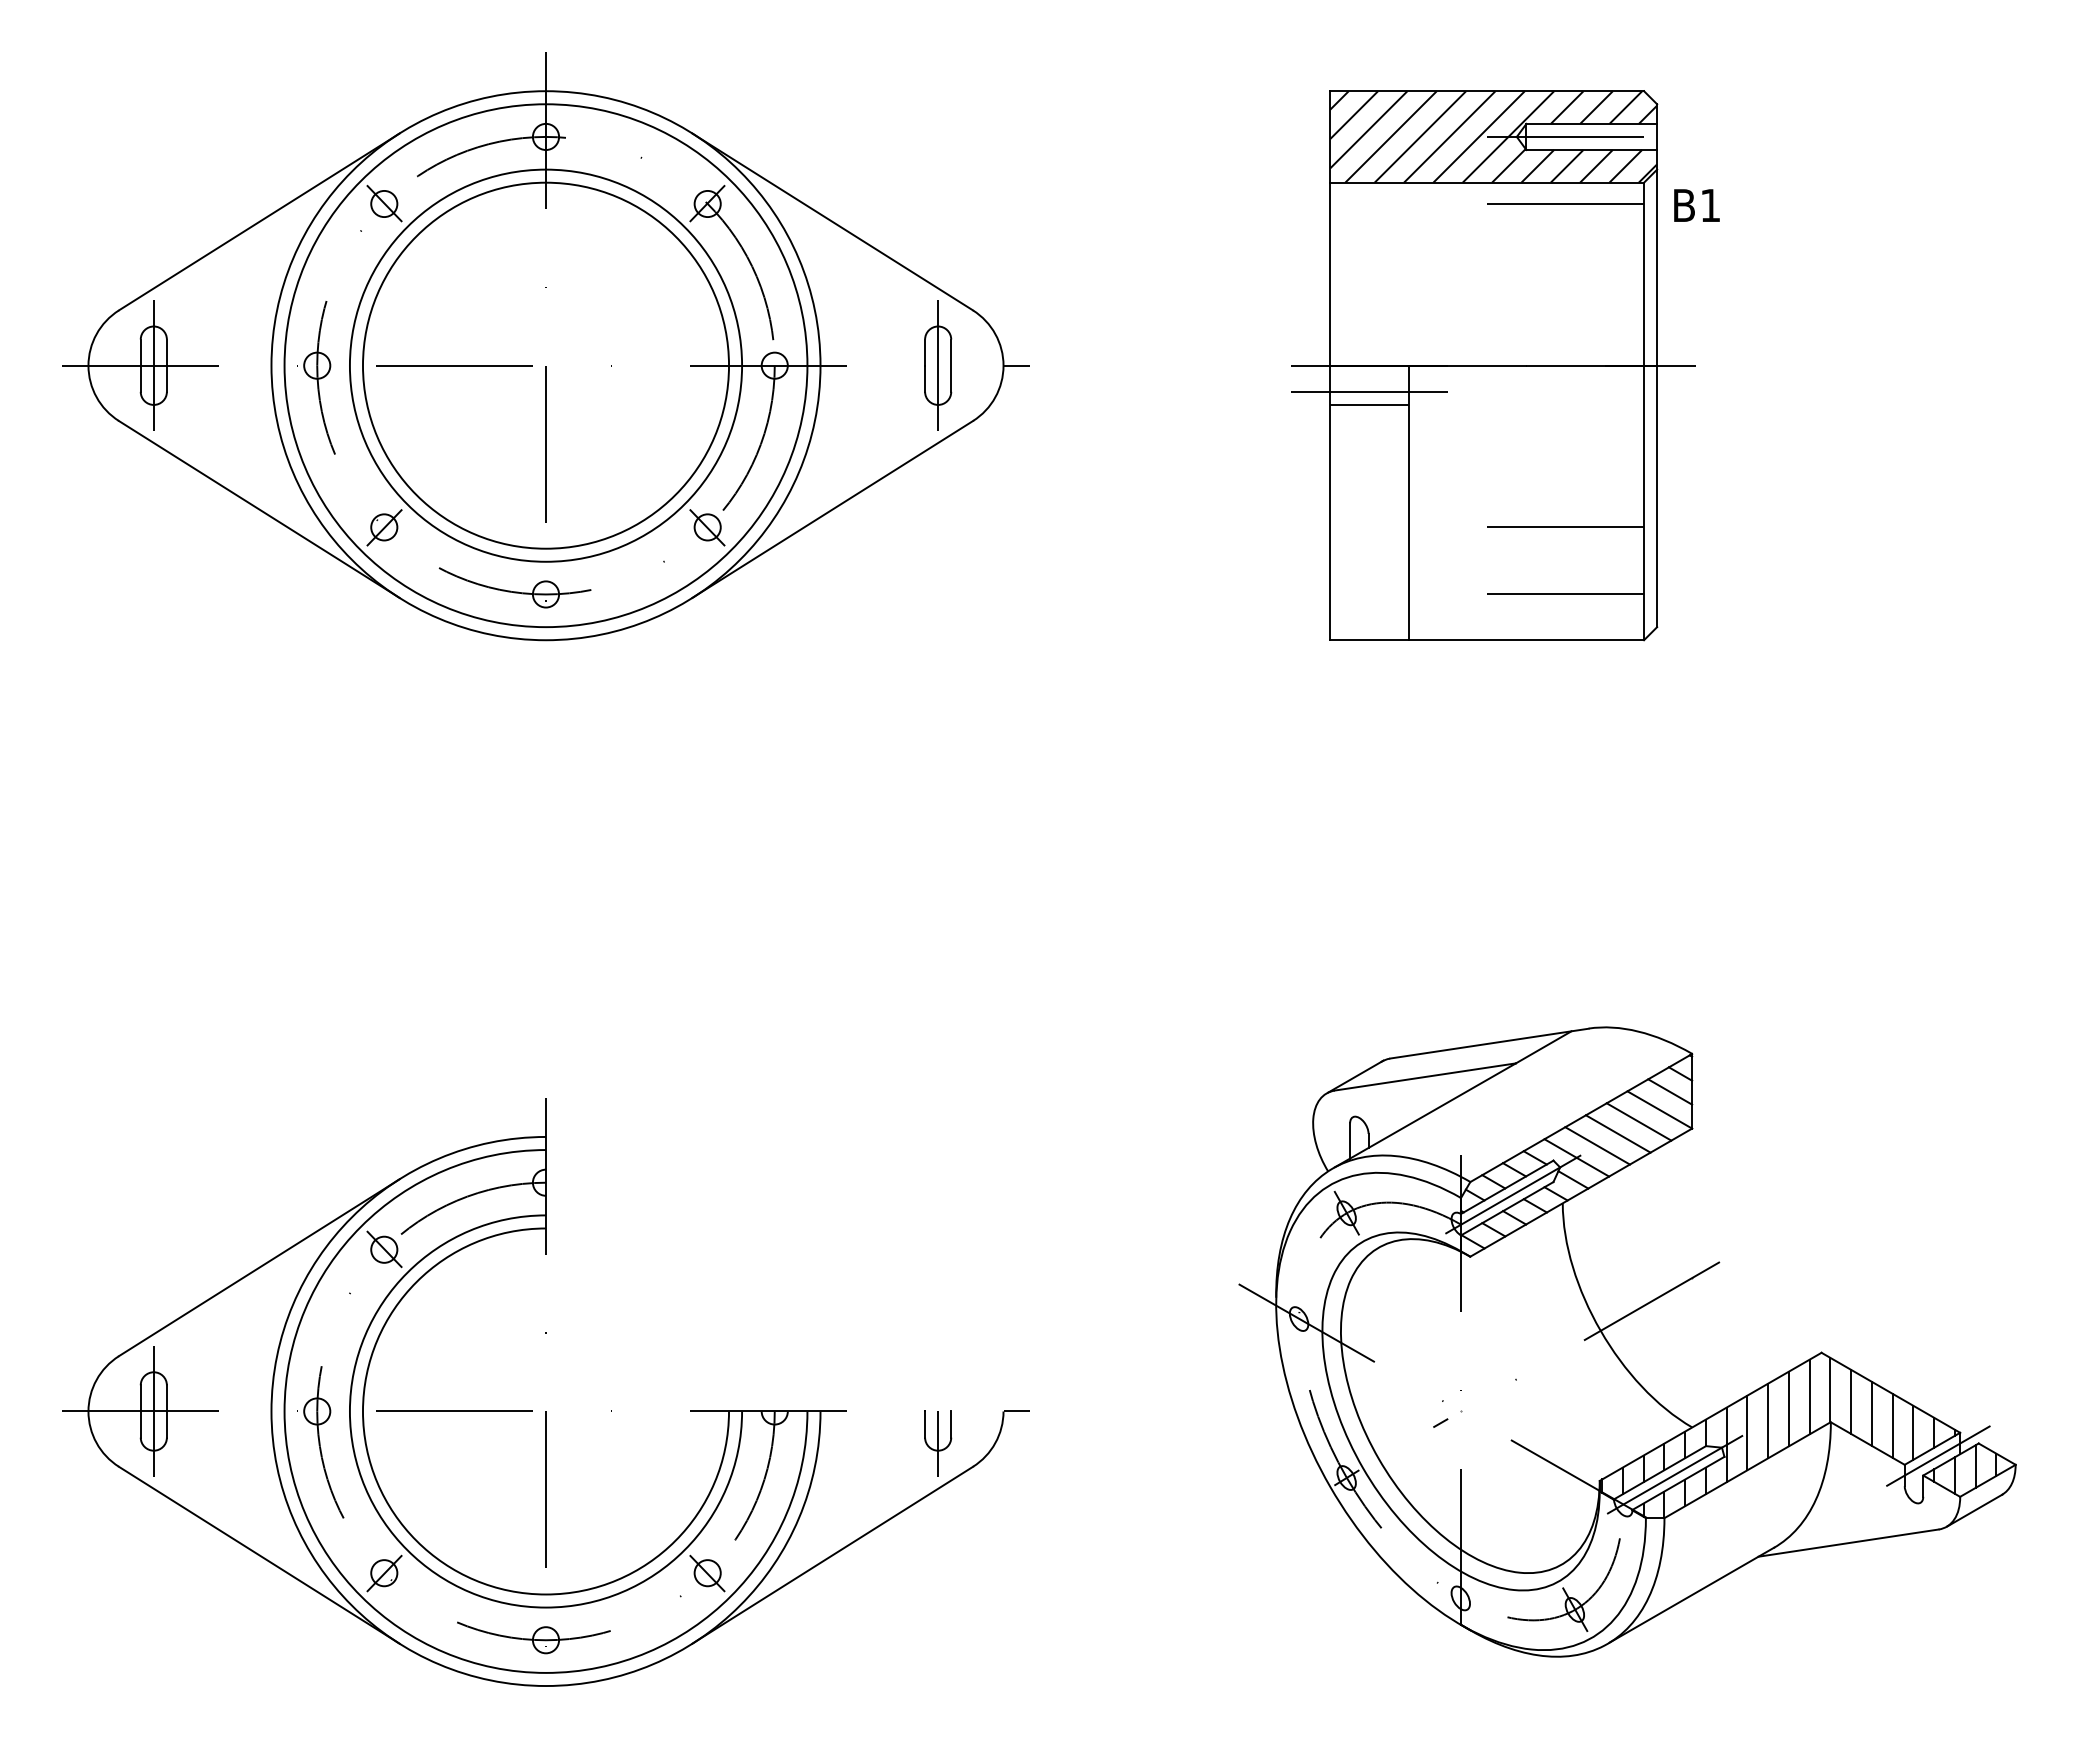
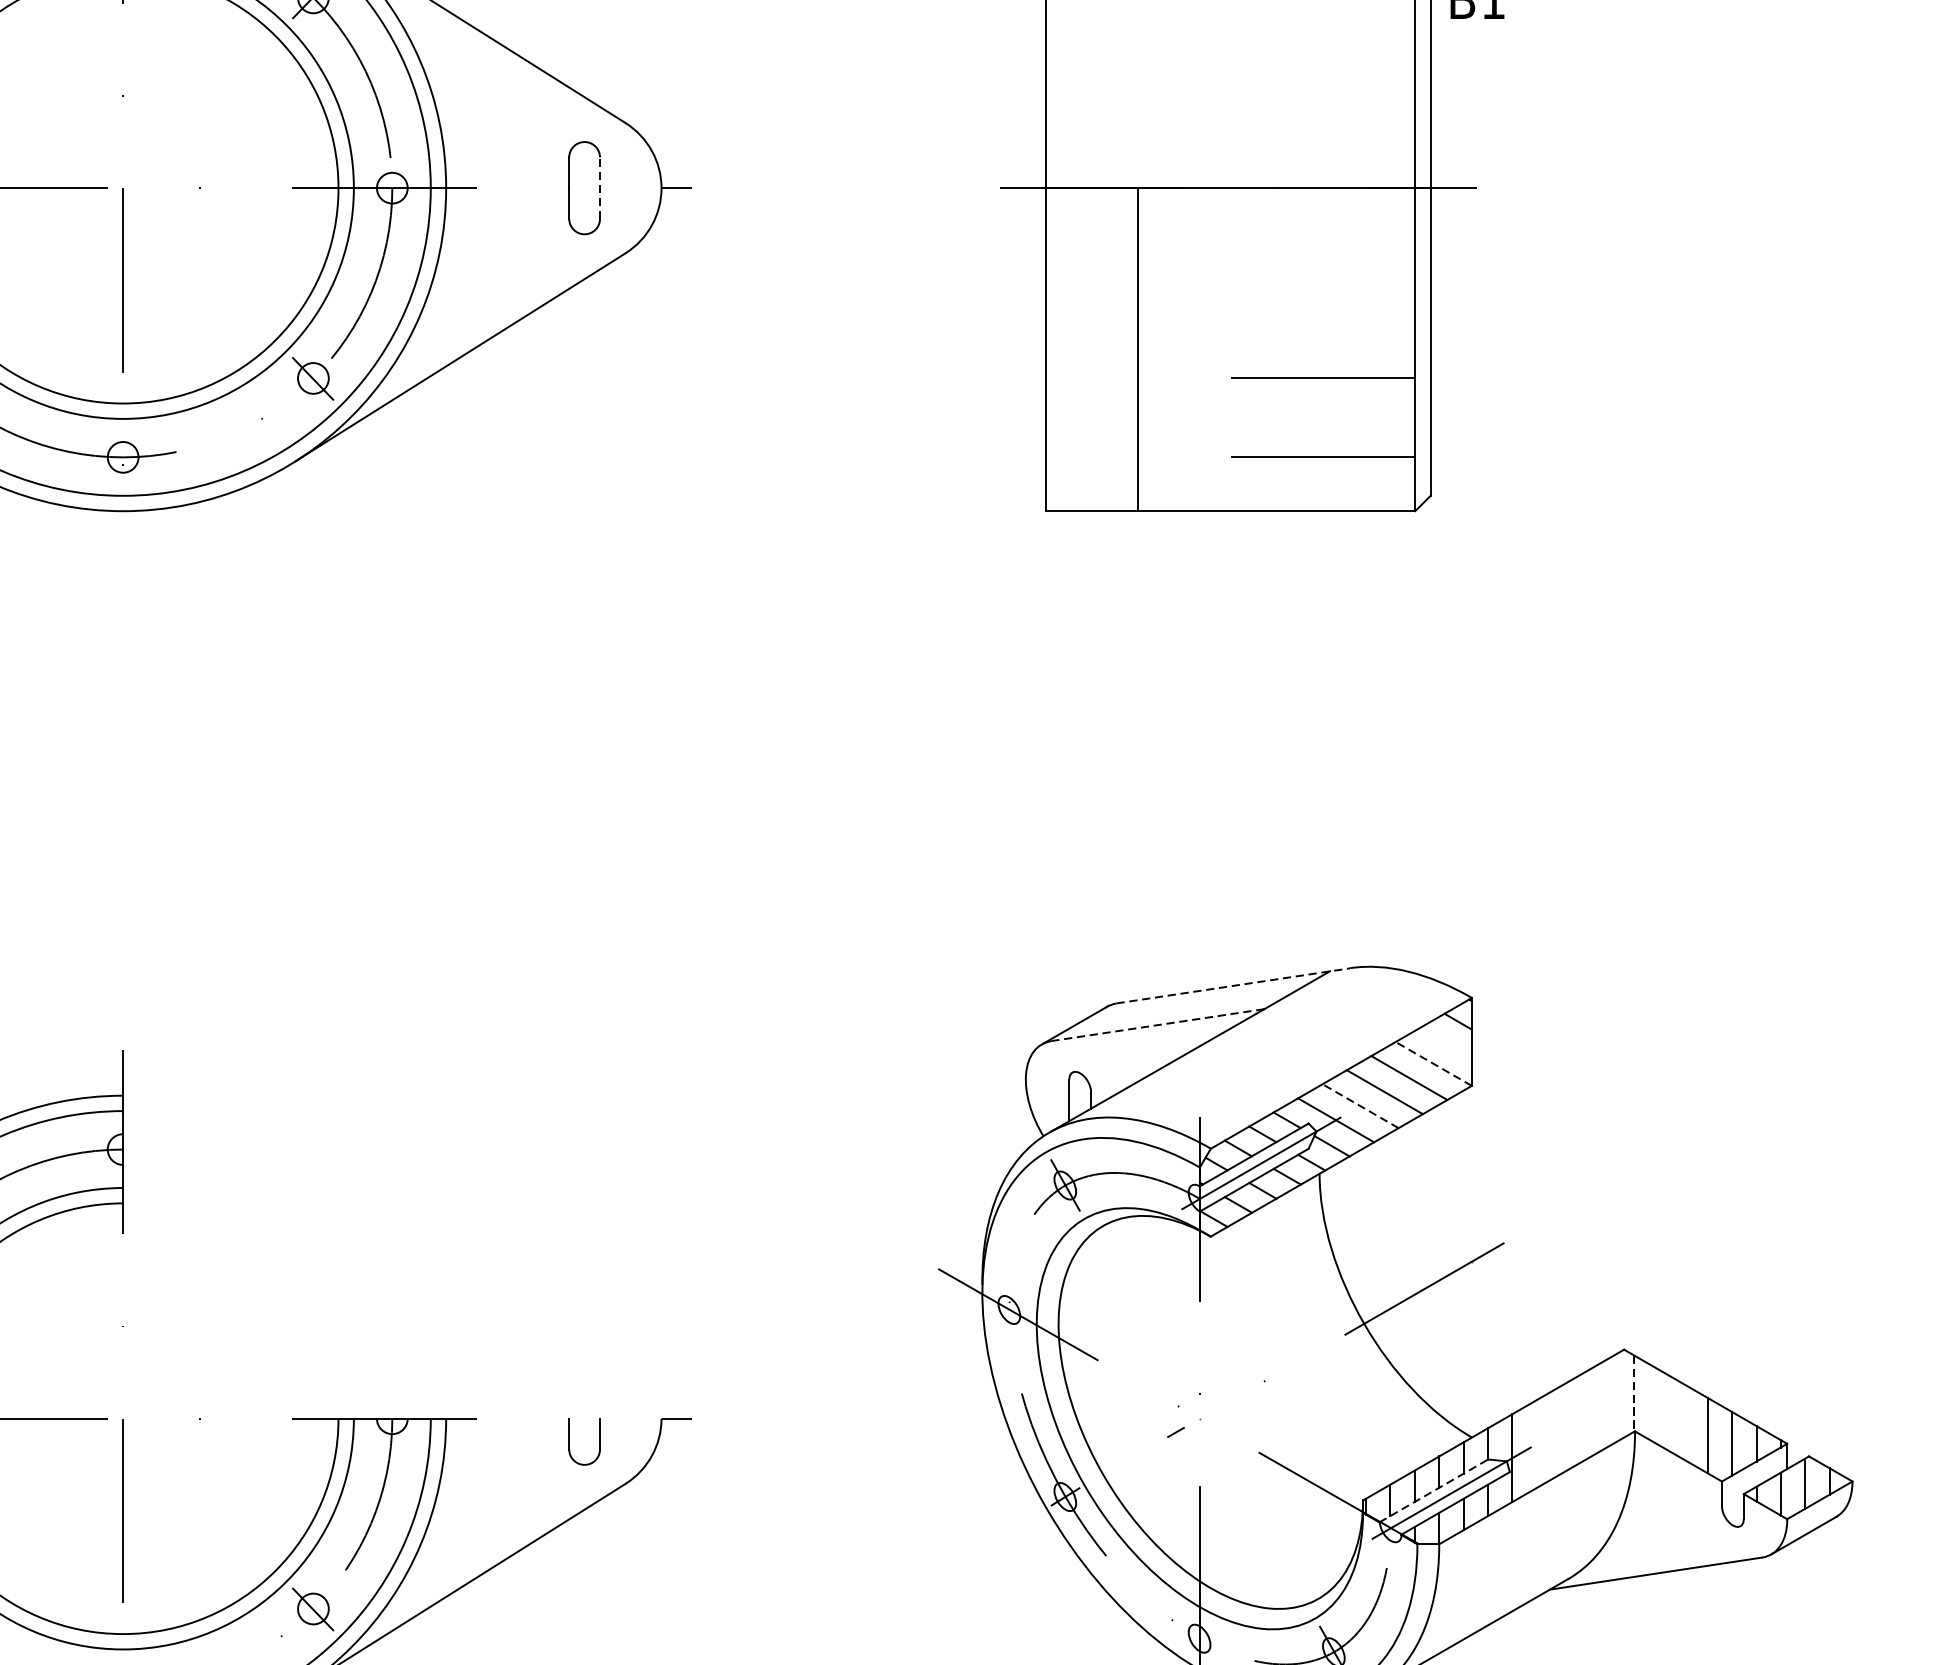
line: (938, 365) -> (585, 187), removed
line: (951, 365) -> (600, 187), solid -> dashed
line: (1369, 391) -> (1092, 218), removed
line: (1369, 404) -> (1092, 233), removed
line: (1489, 1043) -> (1233, 985), solid -> dashed
line: (1425, 1076) -> (1158, 1024), solid -> dashed
line: (1670, 1091) -> (1446, 1042), removed
line: (1659, 1109) -> (1433, 1063), solid -> dashed
line: (1597, 1145) -> (1360, 1105), solid -> dashed
line: (1830, 1390) -> (1634, 1394), solid -> dashed
line: (1809, 1396) -> (1609, 1401), removed
line: (1851, 1401) -> (1659, 1406), removed
line: (1788, 1408) -> (1585, 1415), removed
line: (1871, 1413) -> (1682, 1421), removed
line: (1768, 1420) -> (1561, 1429), removed
line: (1747, 1432) -> (1536, 1443), removed
line: (938, 1443) -> (585, 1456), removed
line: (1938, 1456) -> (1761, 1471), removed
line: (1660, 1472) -> (1434, 1490), solid -> dashed

